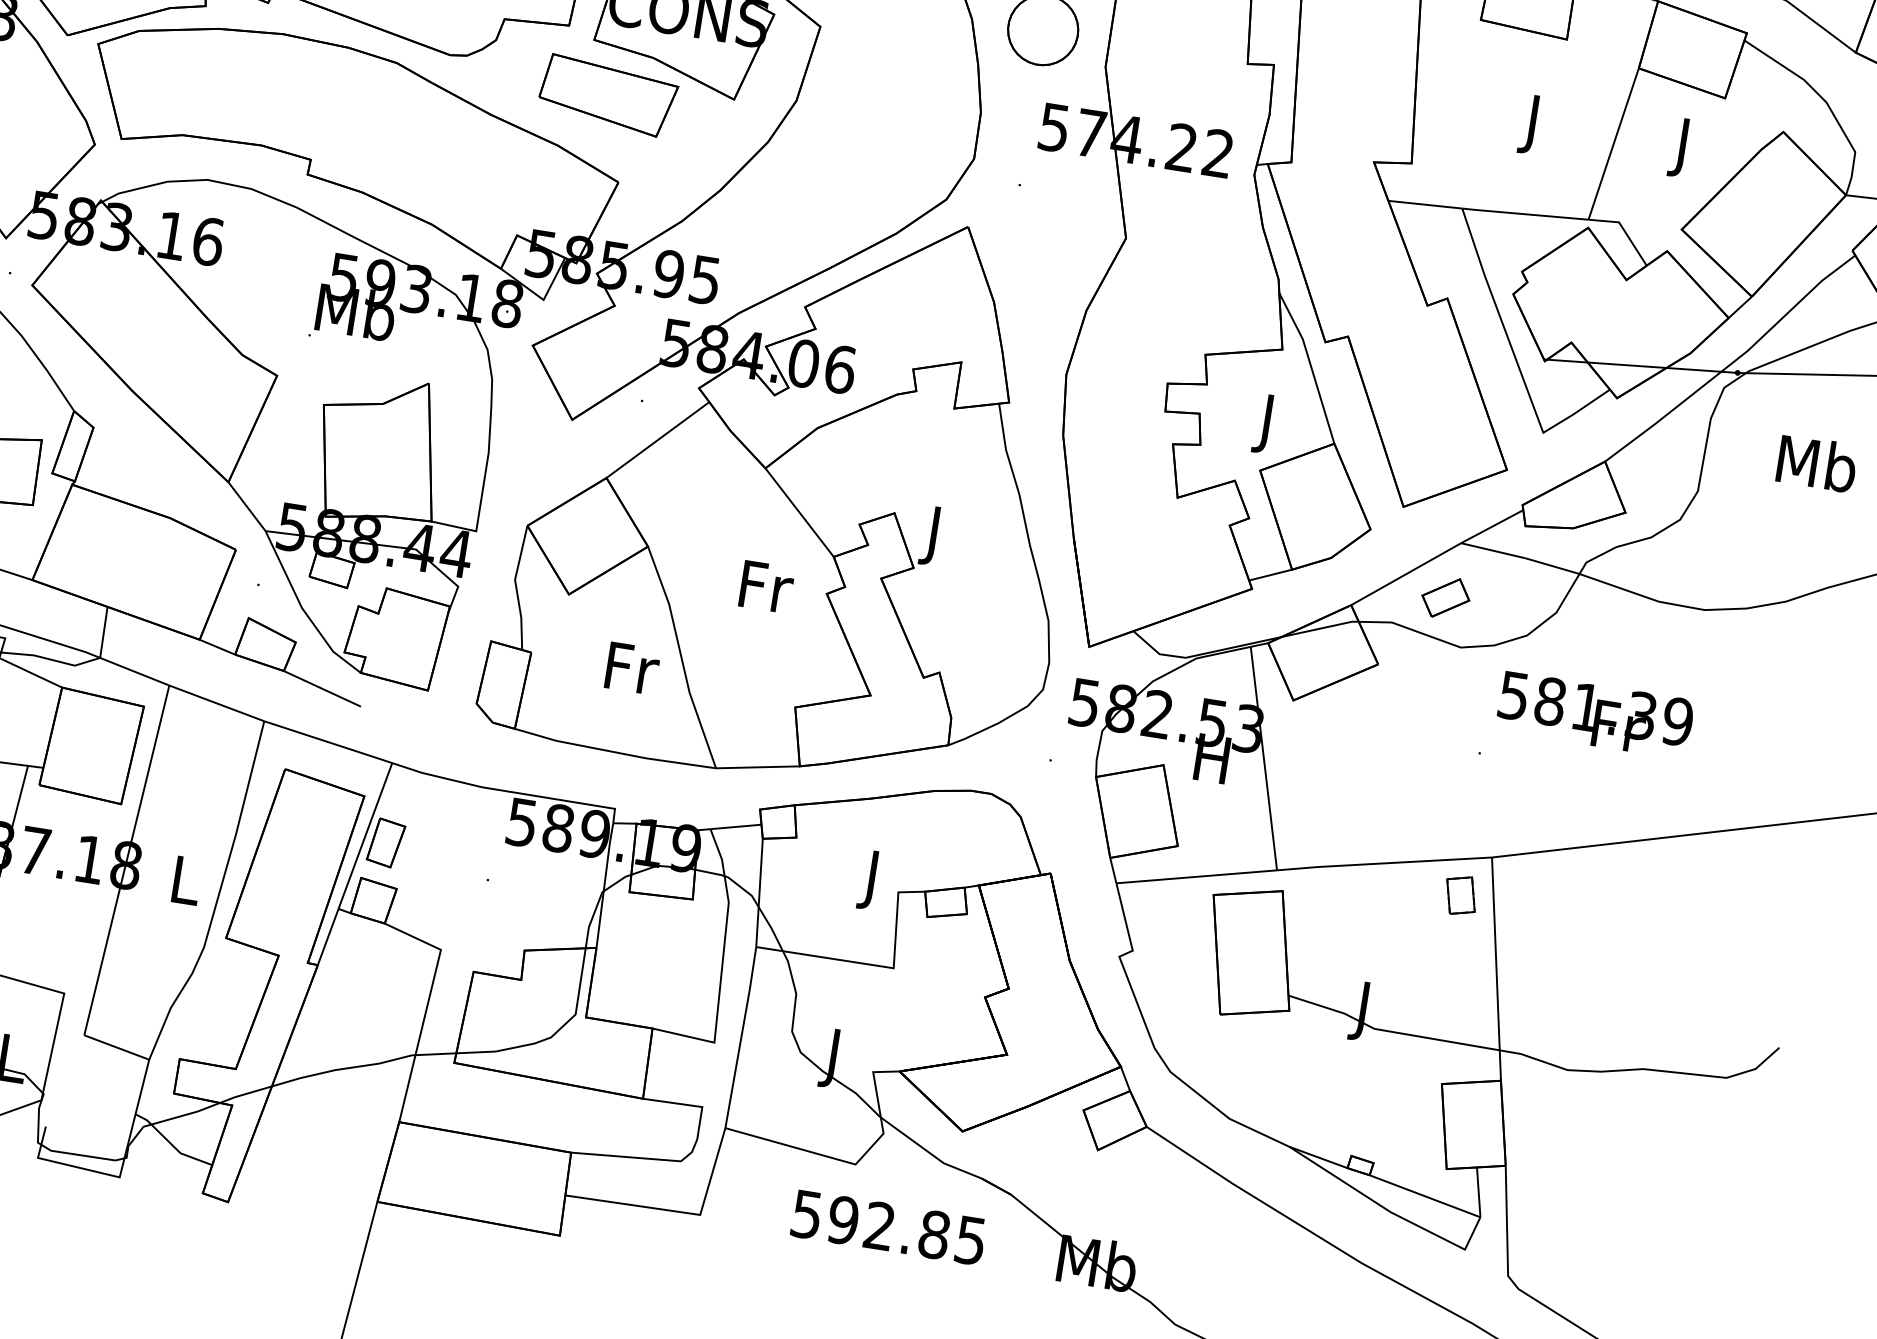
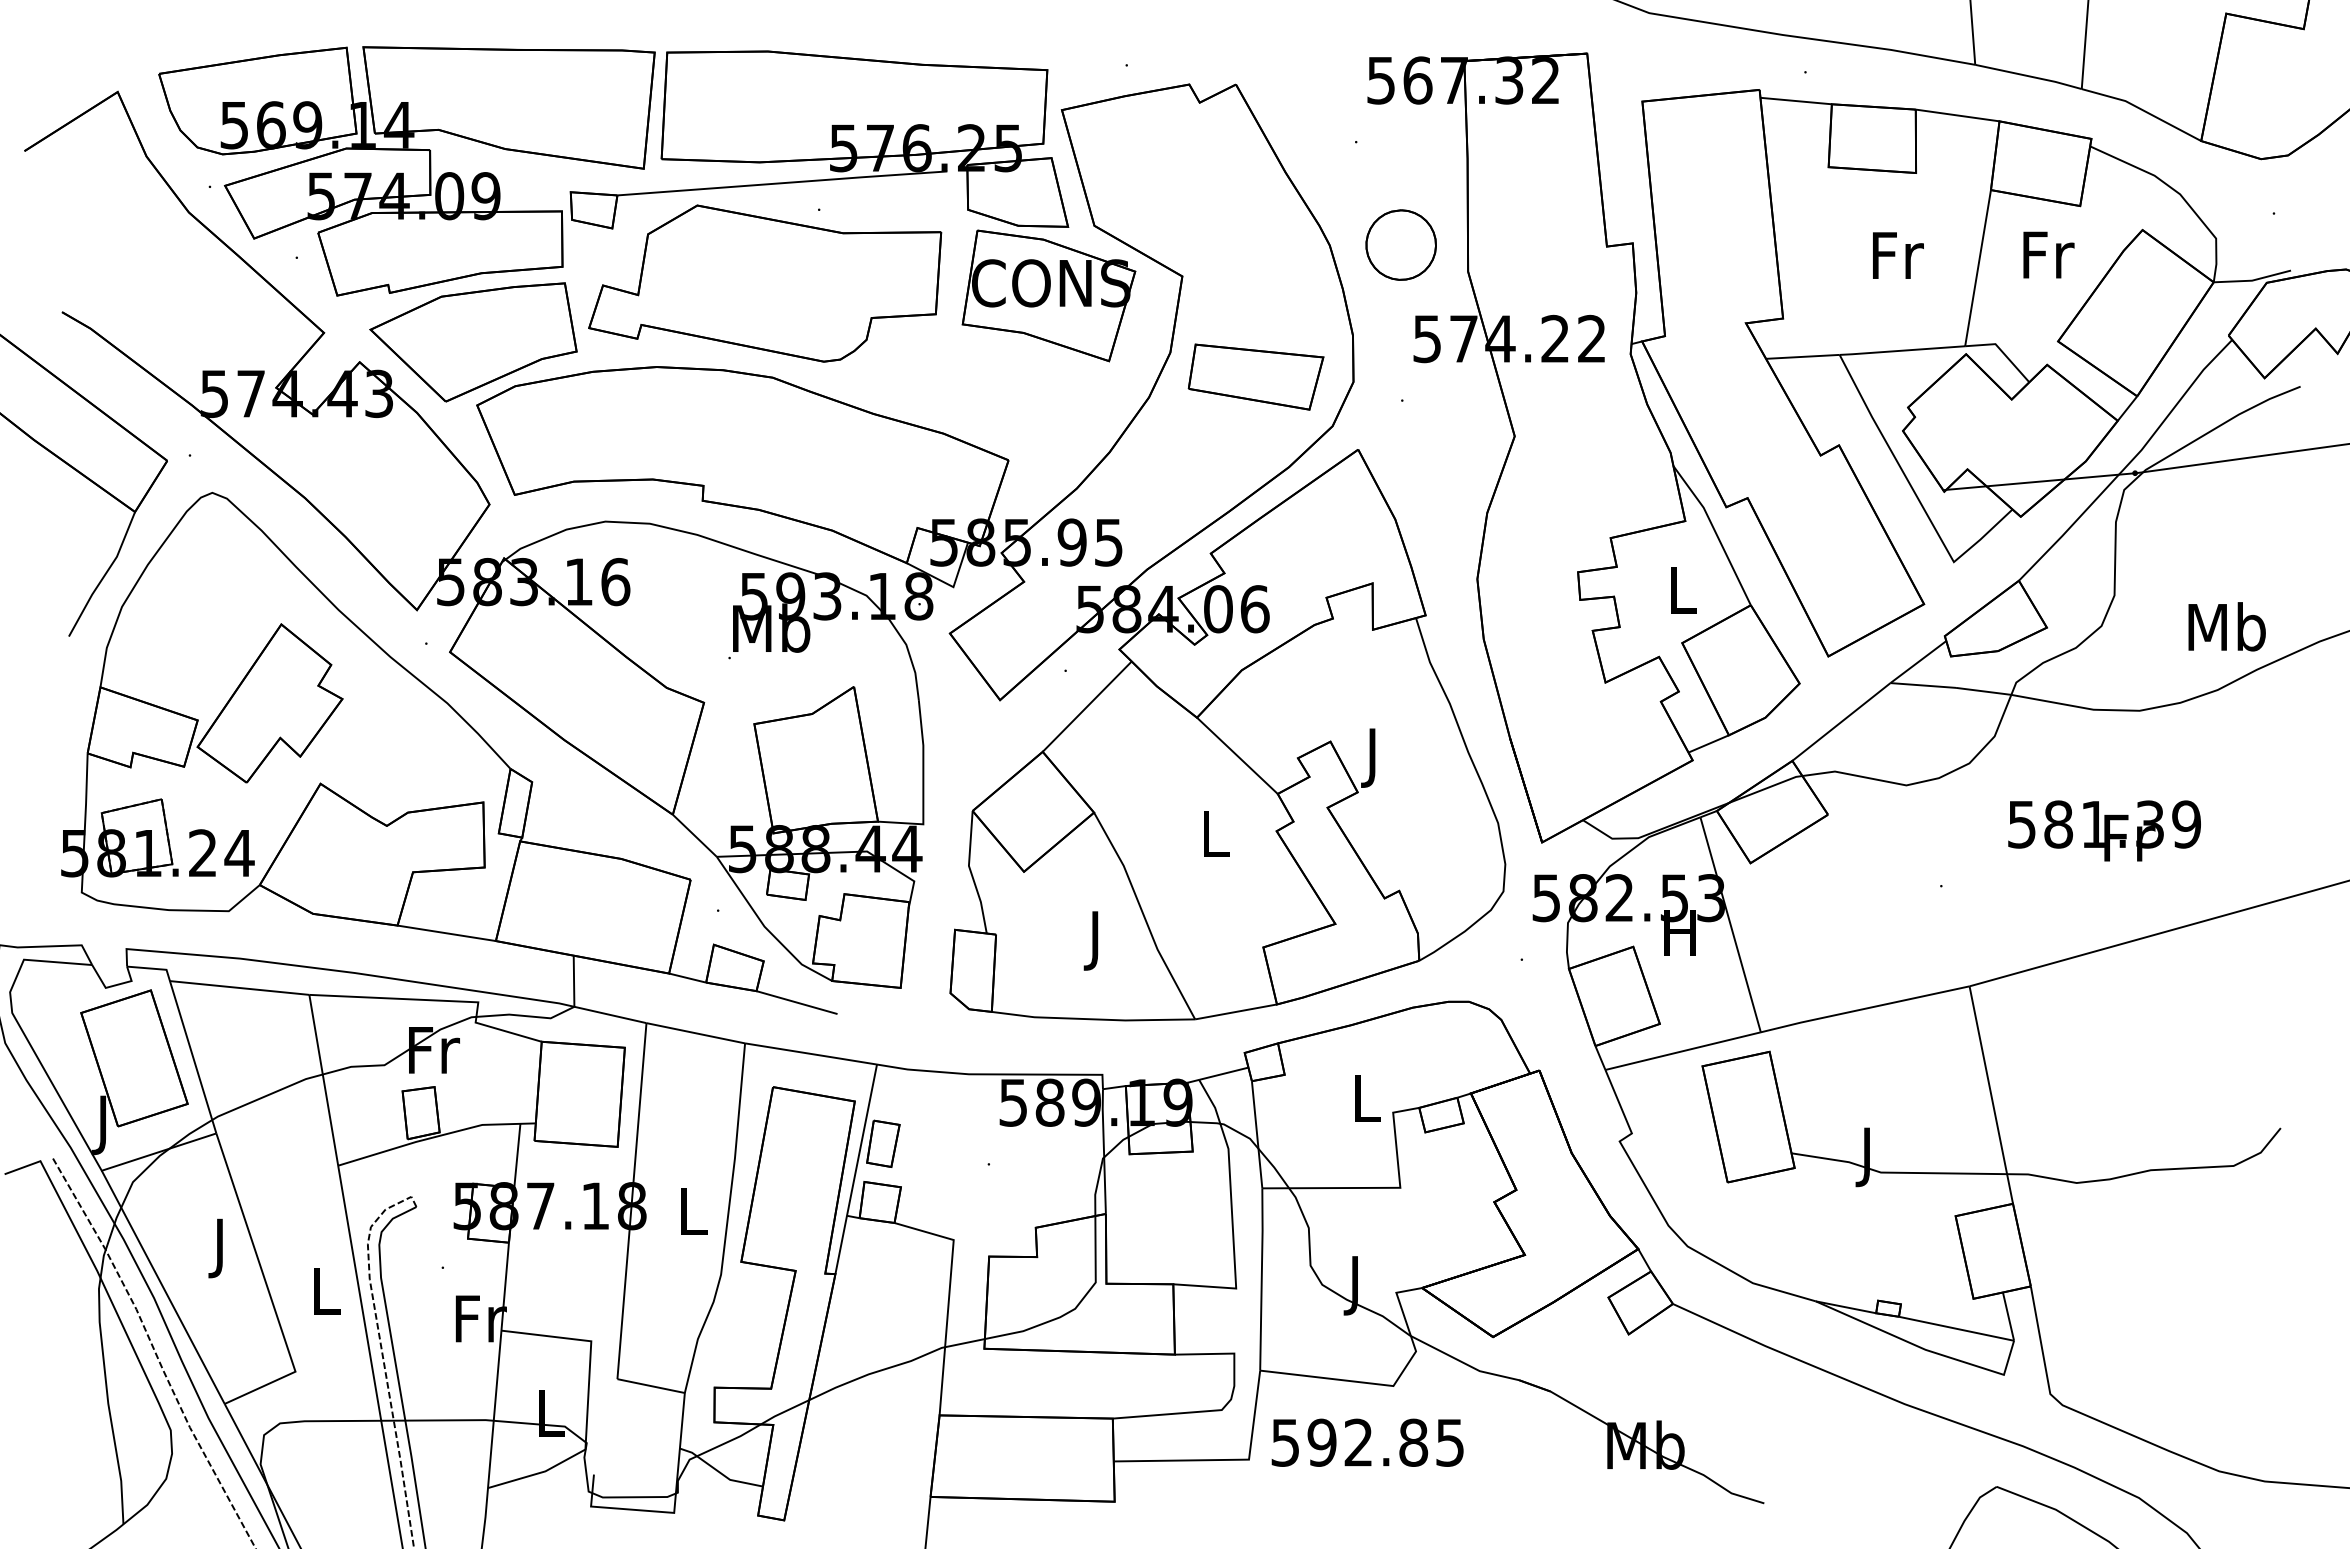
part: (607, 95) -> (1255, 376), moved
text: (1535, 124) -> (1898, 261), J -> Fr
text: (1684, 148) -> (2048, 261), J -> Fr
text: (1268, 424) -> (1683, 596), J -> L
text: (1816, 463) -> (2226, 626), moved
text: (766, 586) -> (1216, 833), Fr -> L
part: (1445, 597) -> (1883, 738), removed
text: (631, 674) -> (1097, 940), Fr -> J
text: (1595, 714) -> (2104, 830), moved
text: (873, 880) -> (1366, 1104), J -> L
part: (1461, 894) -> (1945, 1027), removed
text: (888, 1227) -> (1367, 1442), moved

